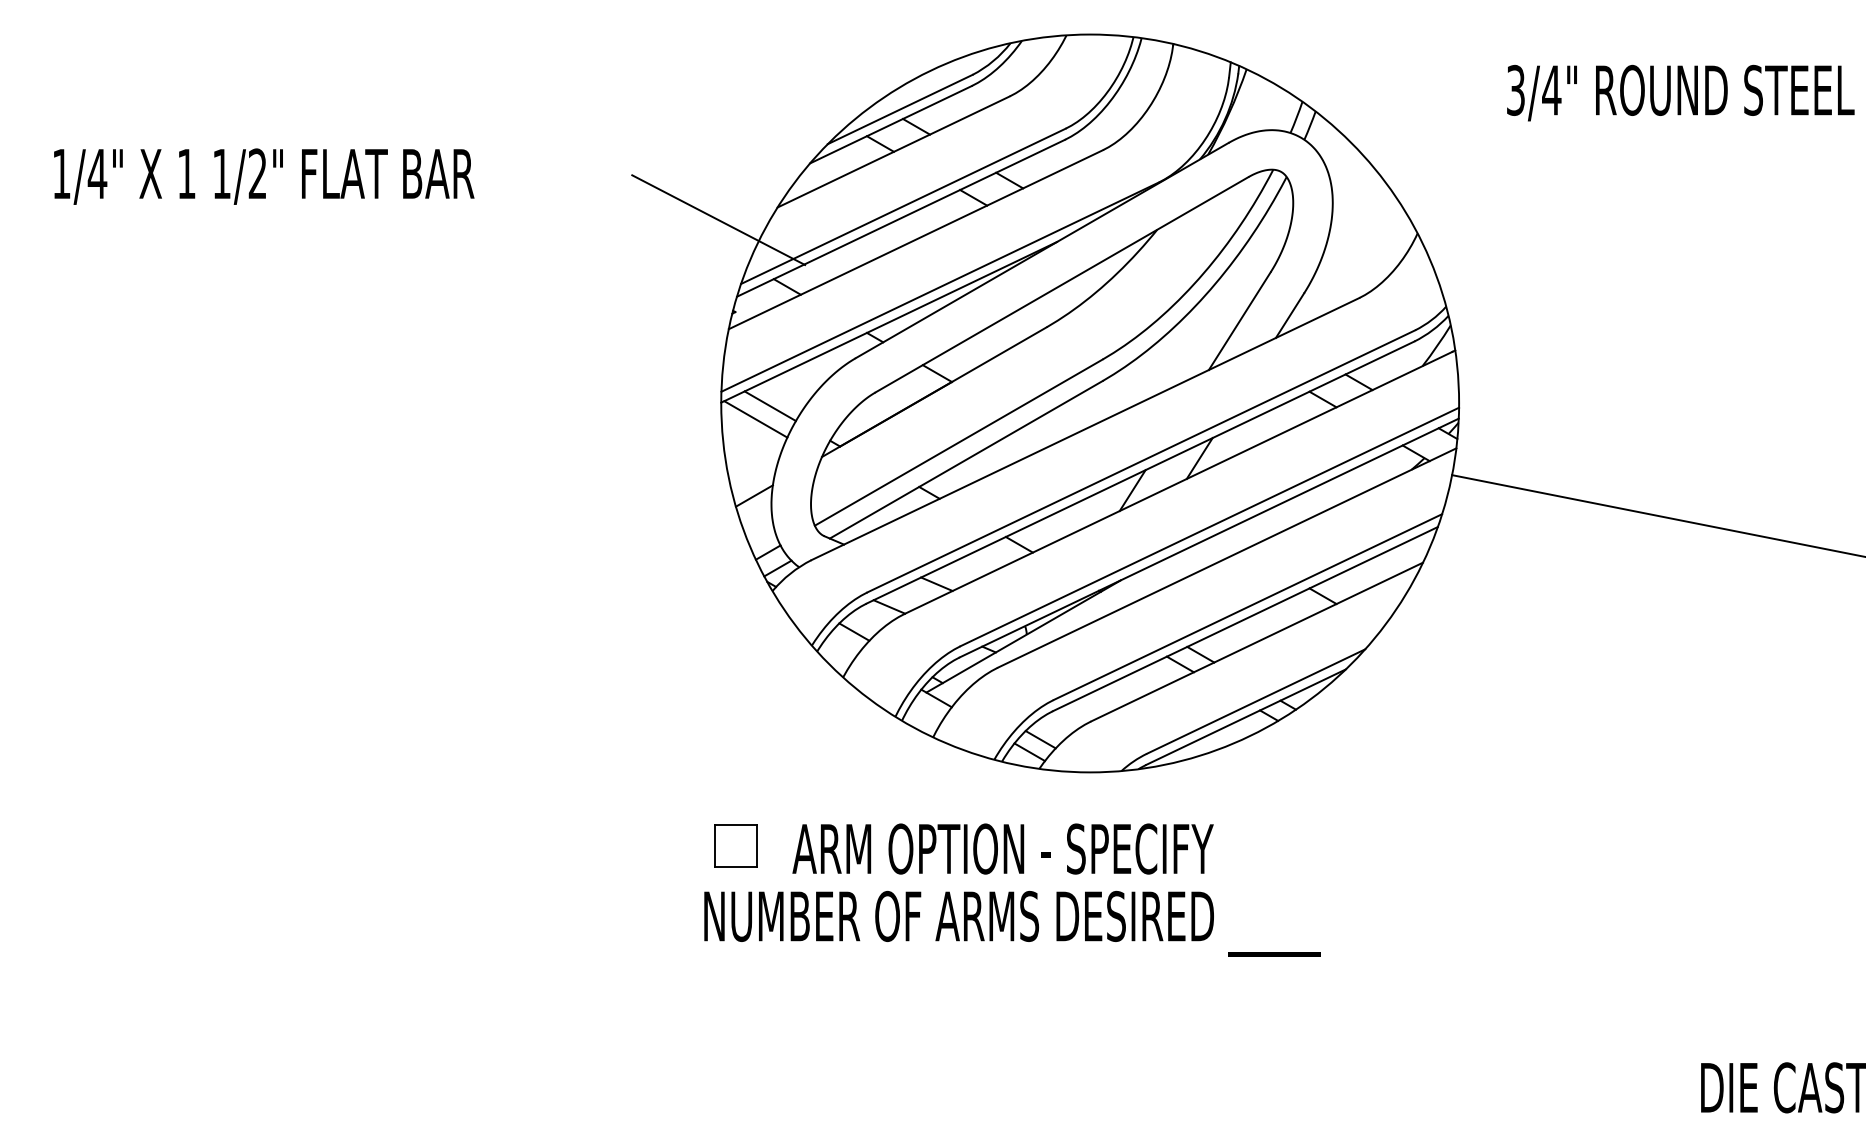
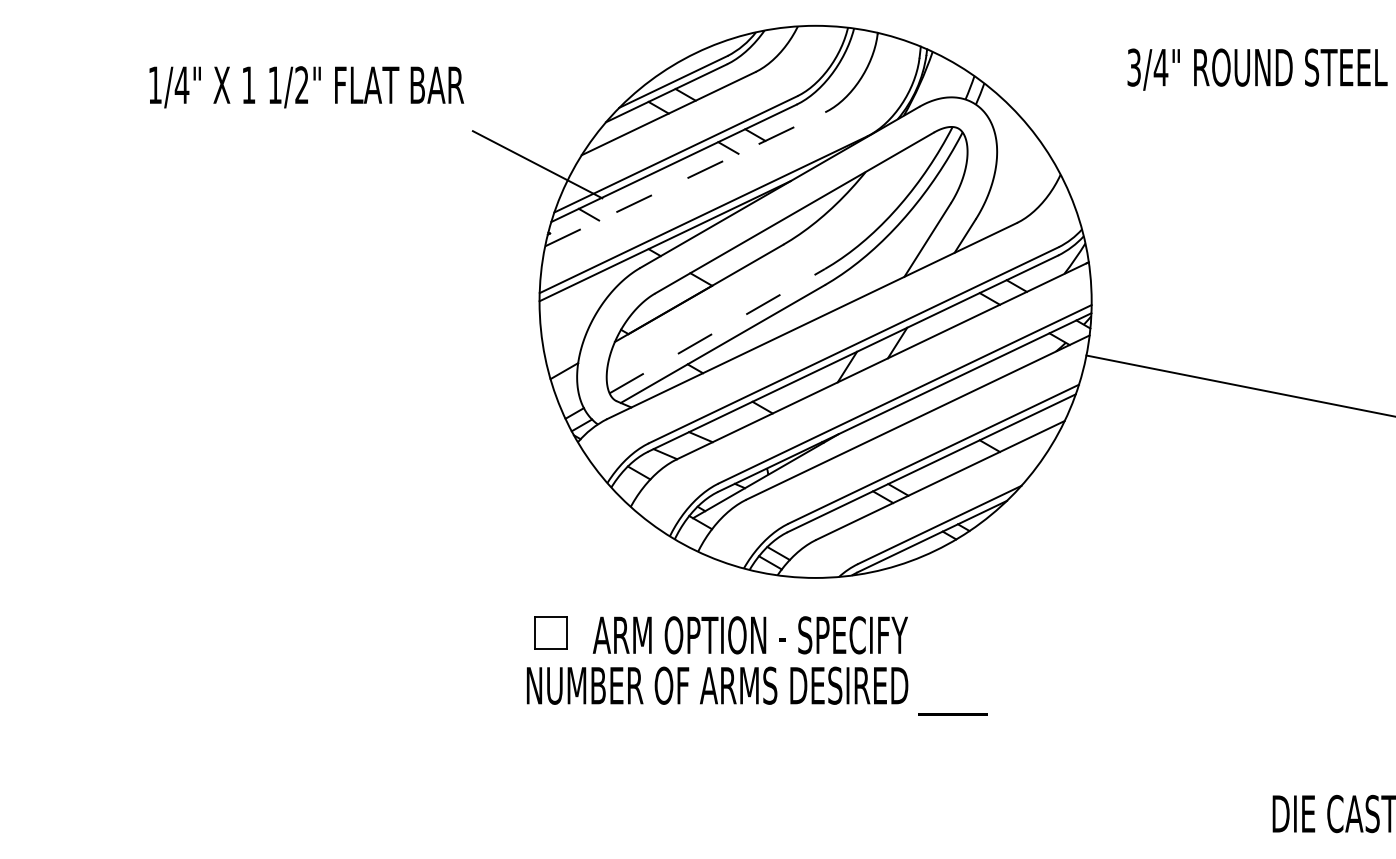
text: (264, 176) -> (307, 87), moved
line: (916, 239) -> (685, 179), solid -> dashed
line: (769, 406) -> (575, 304), removed
line: (755, 419) -> (565, 313), removed
line: (959, 442) -> (717, 331), solid -> dashed

